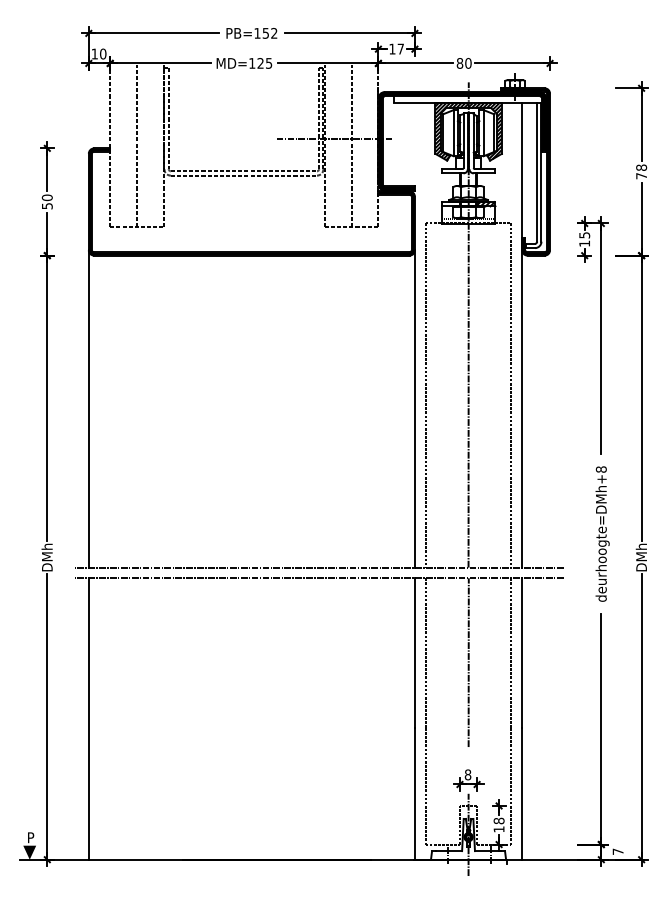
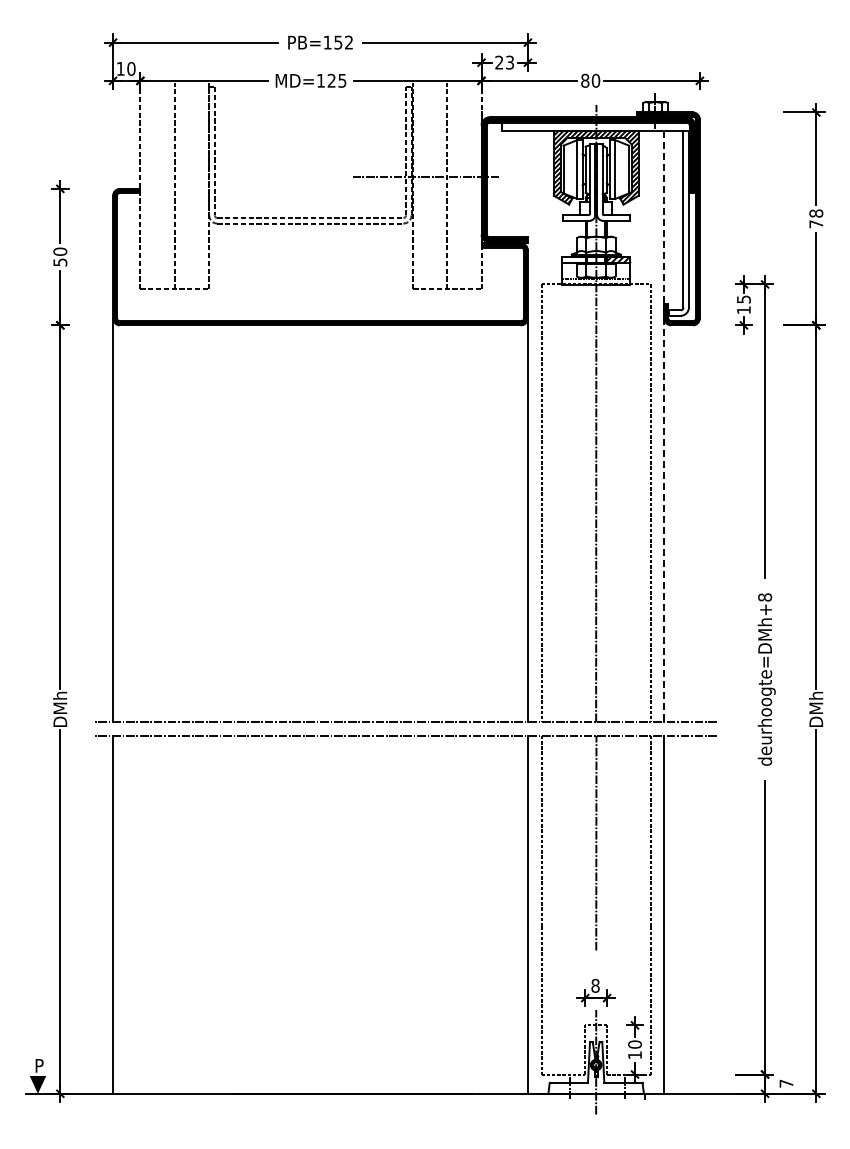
text: (396, 49) -> (504, 62), 17 -> 23
line: (522, 335) -> (664, 426), solid -> dashed
text: (498, 820) -> (634, 1044), 18 -> 10

